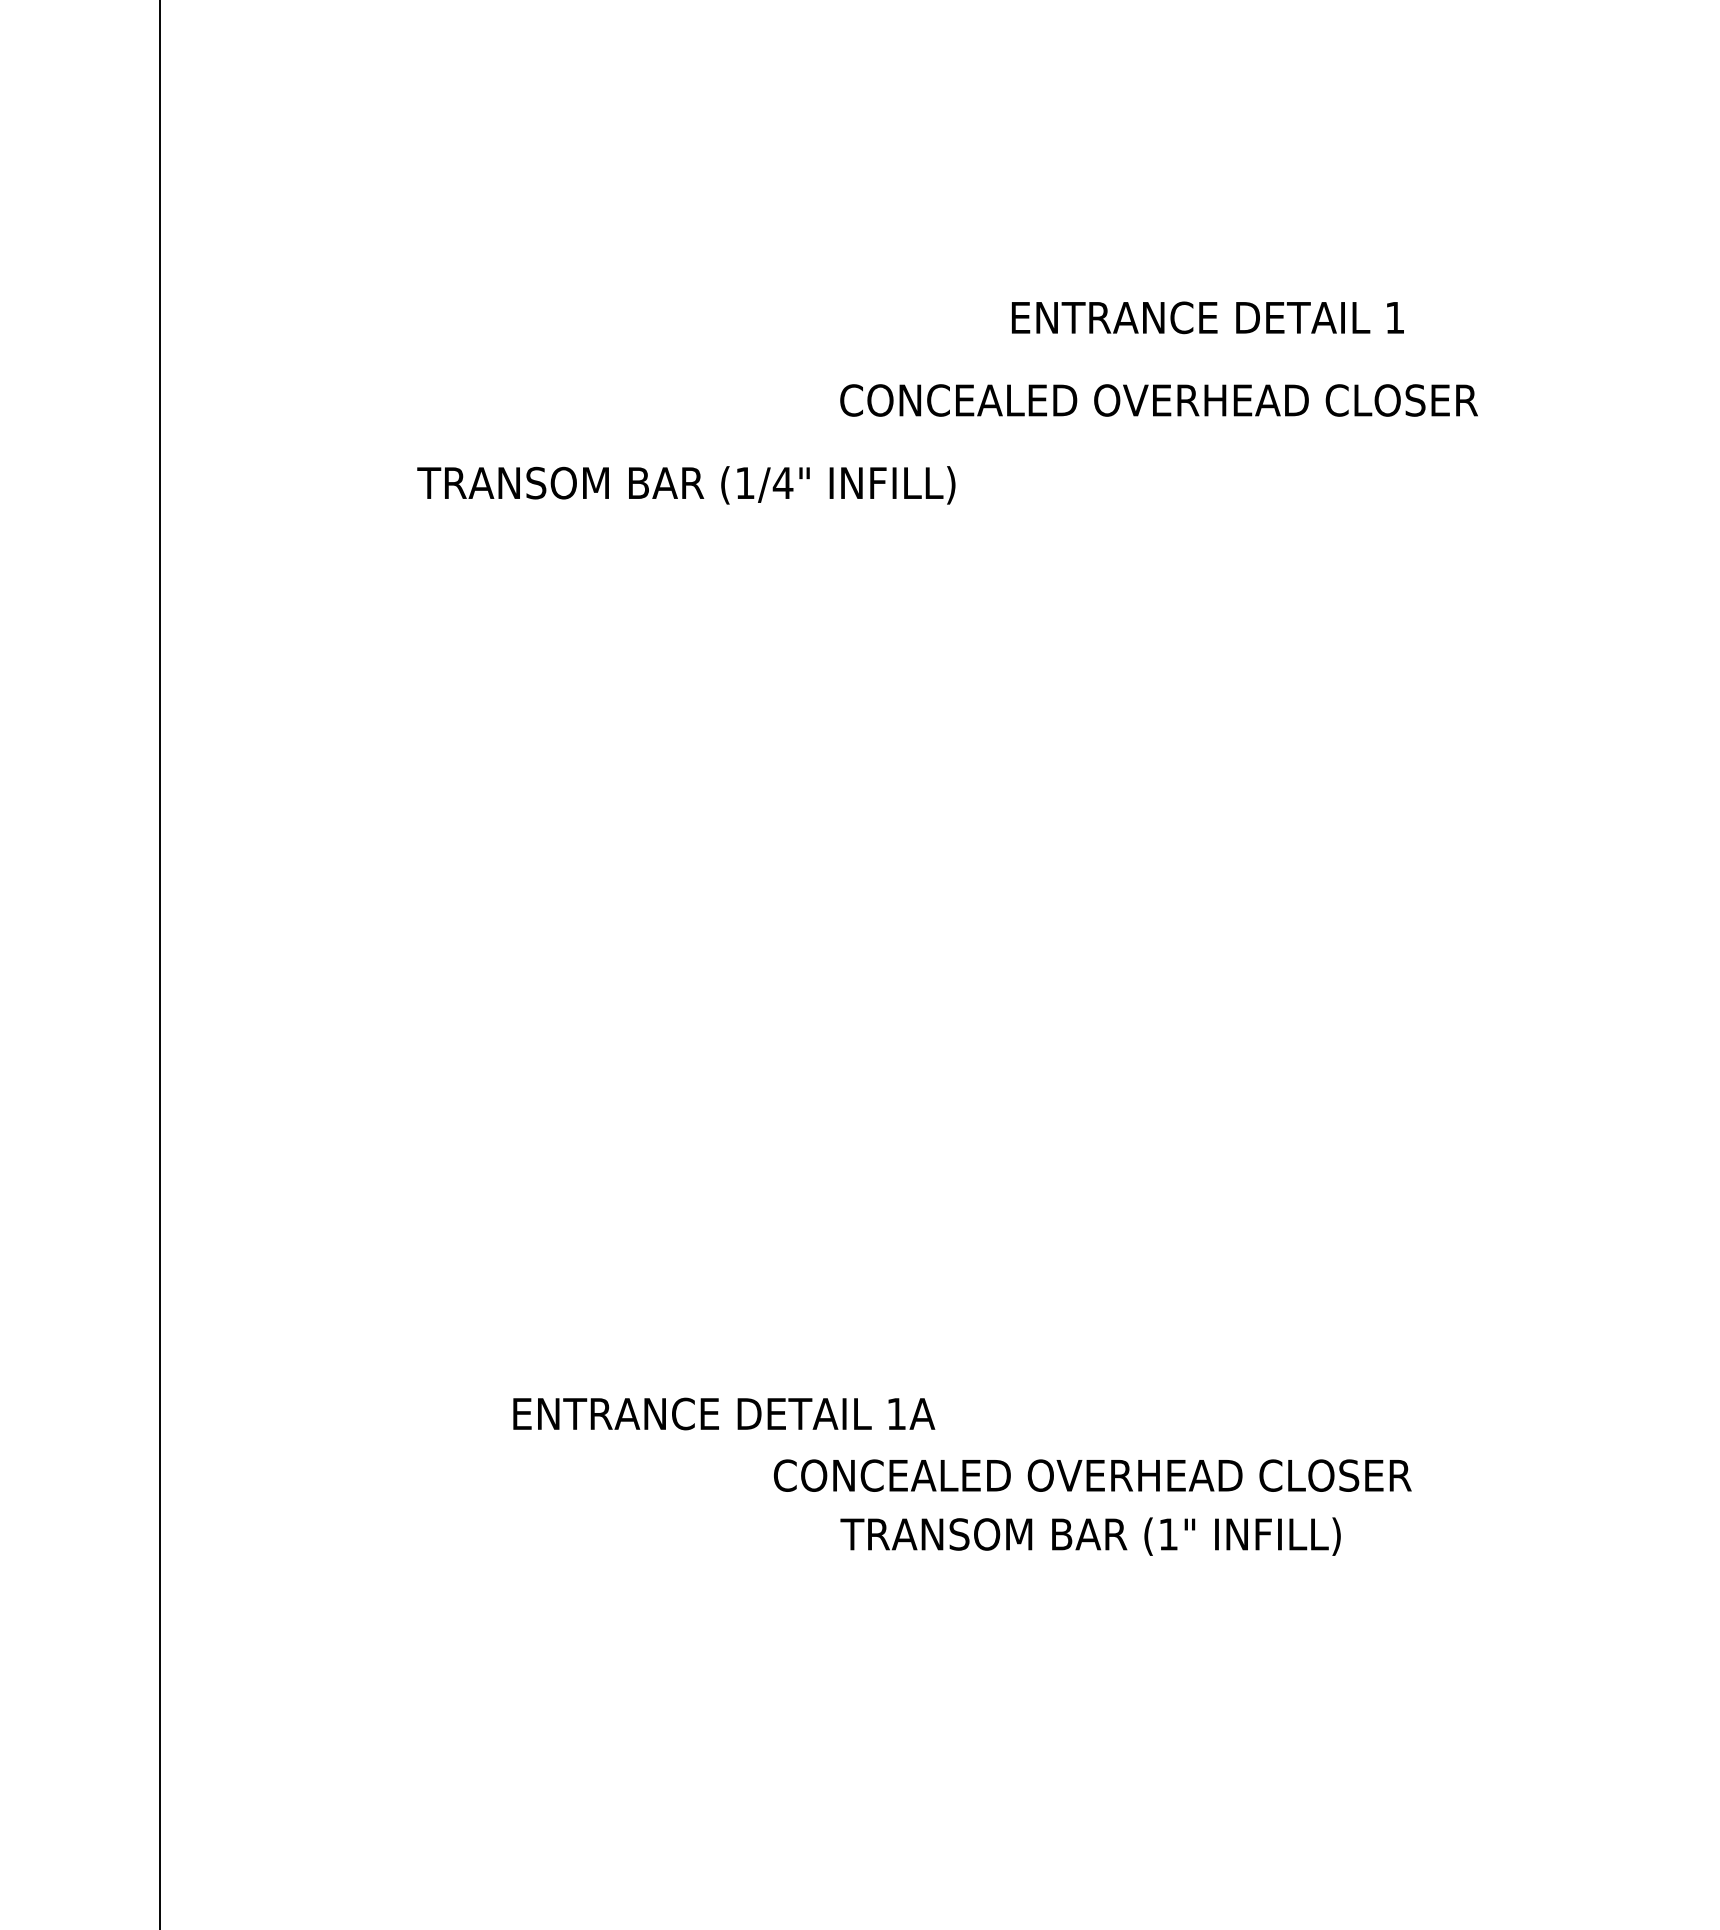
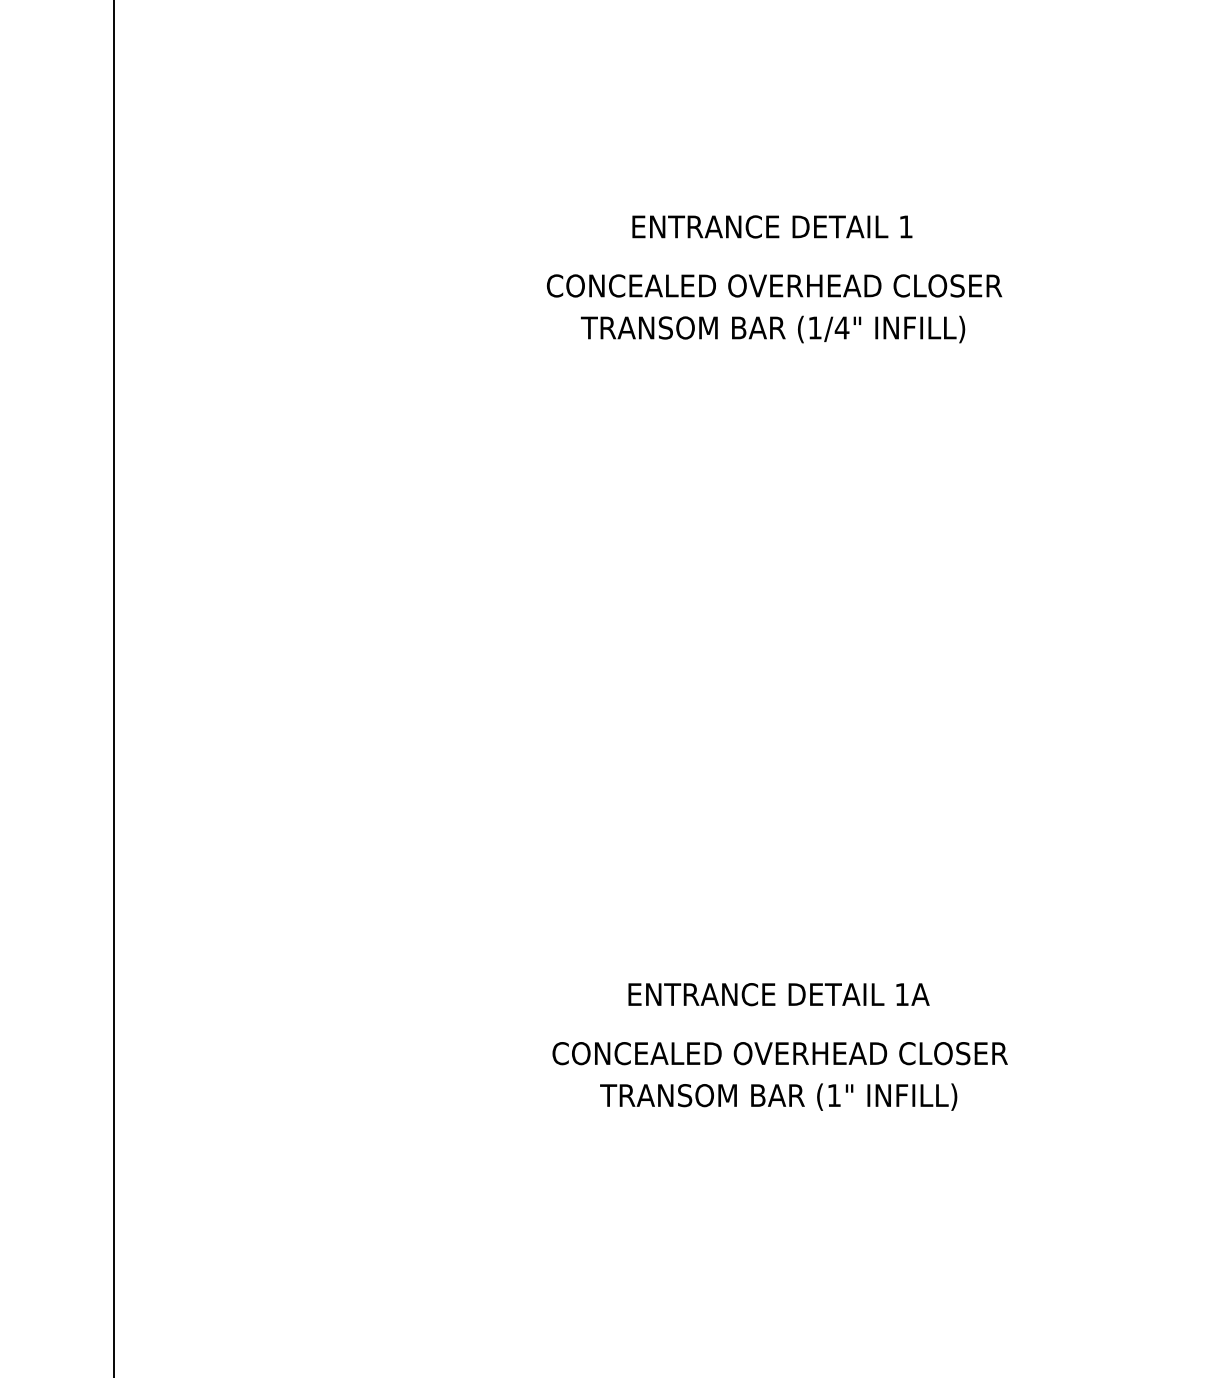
text: (1208, 317) -> (772, 226), moved
text: (1159, 399) -> (774, 285), moved
text: (685, 485) -> (772, 329), moved
text: (723, 1413) -> (778, 994), moved

